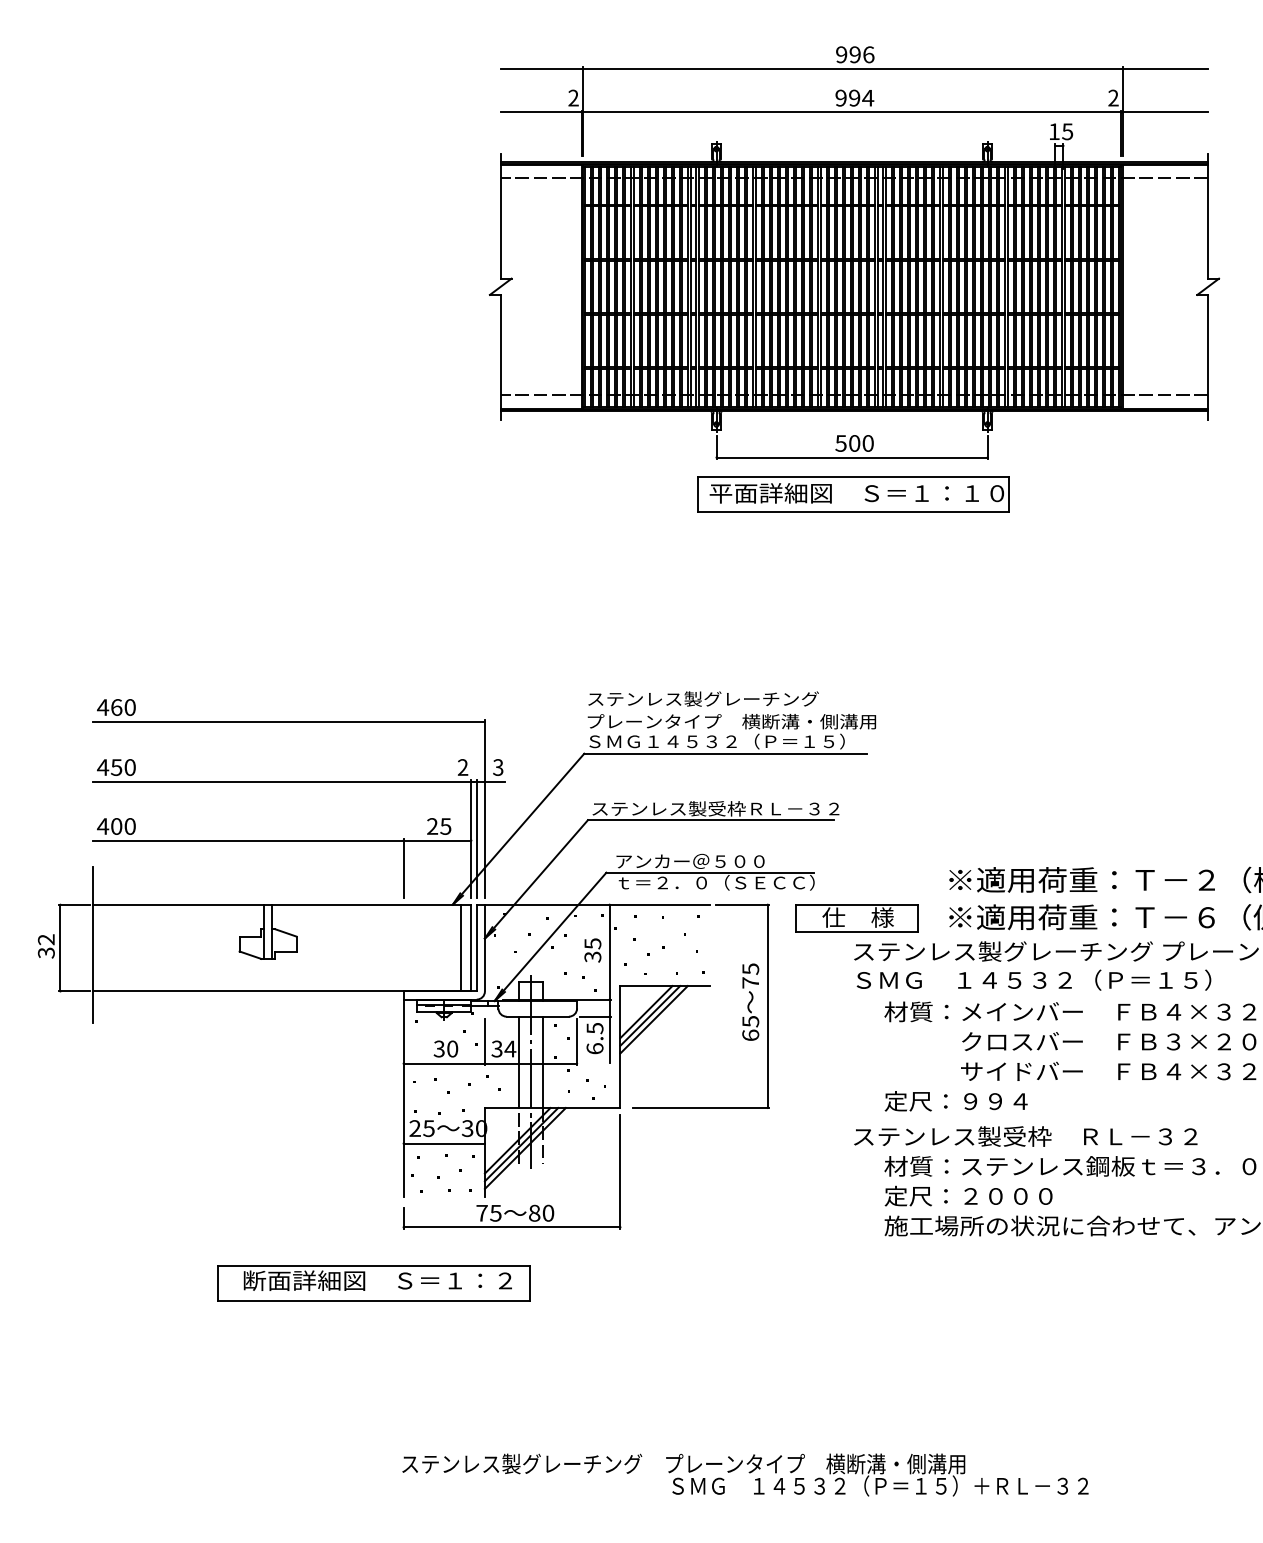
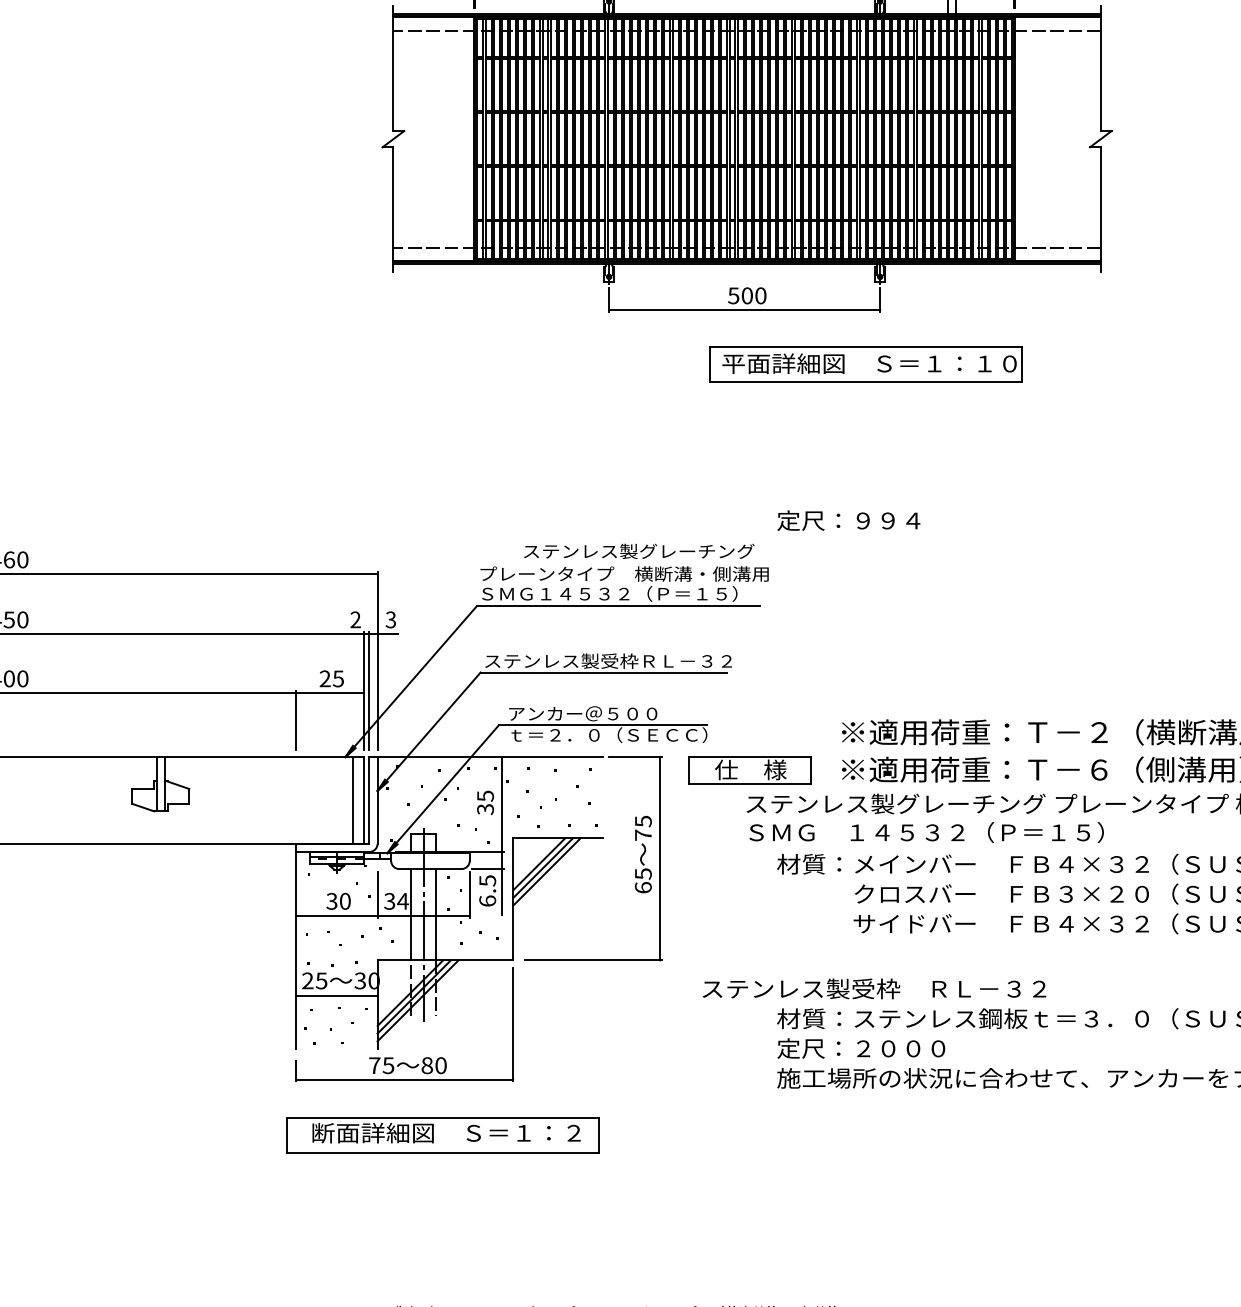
part: (853, 494) -> (866, 364), moved
text: (703, 698) -> (639, 550), moved
text: (955, 1101) -> (848, 520), moved
text: (1025, 1136) -> (874, 988), moved
part: (373, 1283) -> (442, 1135), moved

